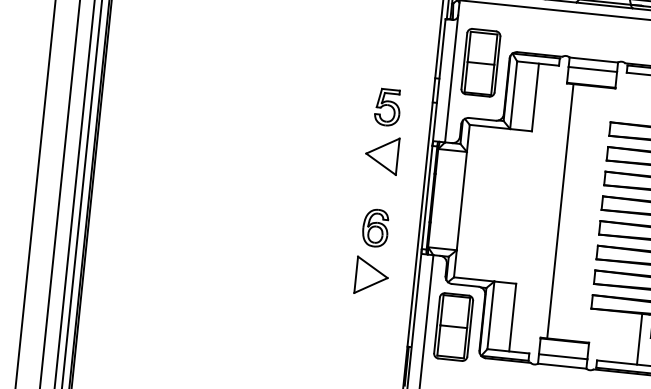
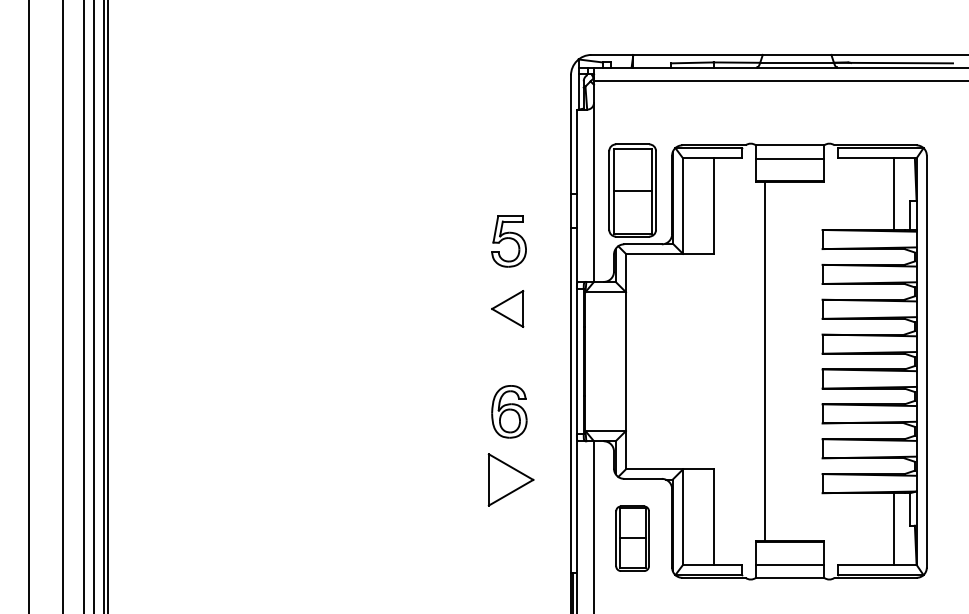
part: (480, 62) -> (632, 190), moved
part: (381, 154) -> (507, 308), size x0.7
part: (453, 326) -> (632, 538), size x0.7

